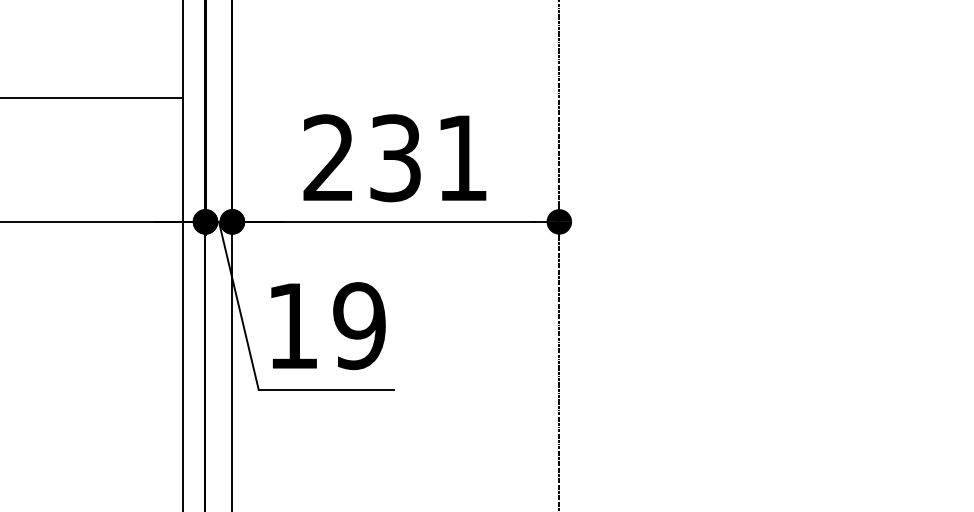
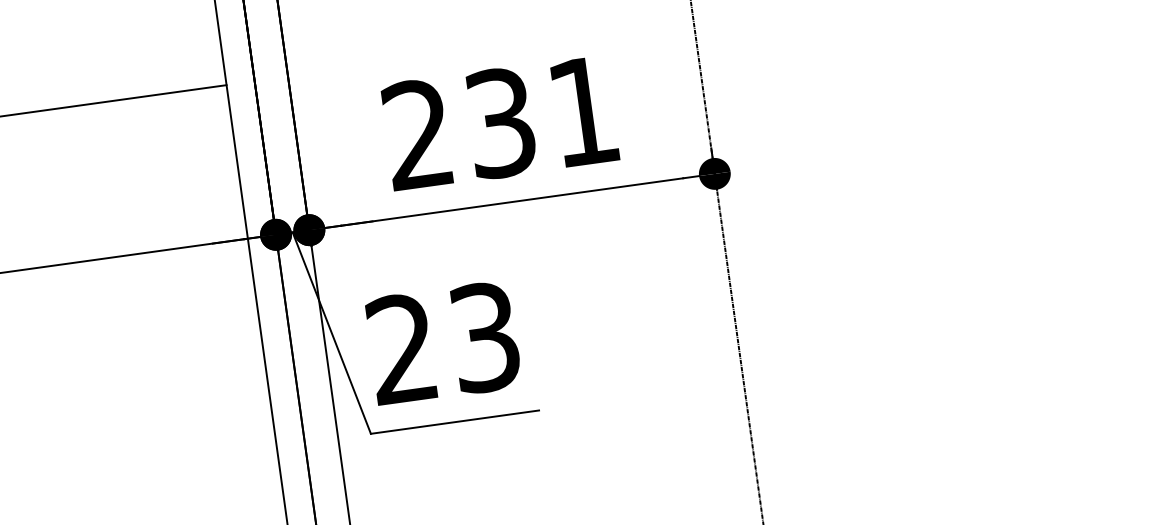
text: (326, 325) -> (443, 342), 19 -> 23

